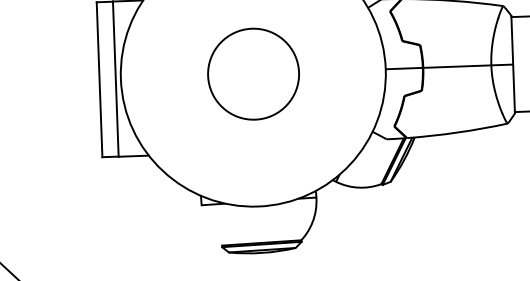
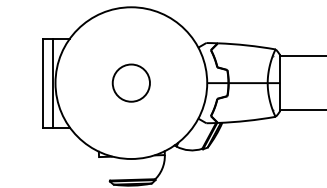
circle: (251, 73) -> (130, 82), size x0.71

